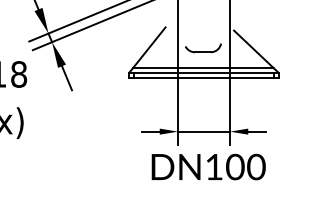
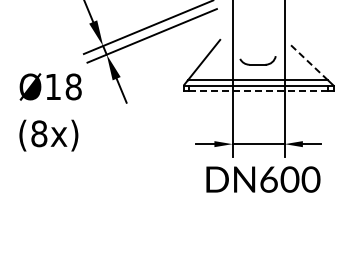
line: (253, 49) -> (308, 61), solid -> dashed
line: (203, 78) -> (258, 90), solid -> dashed
text: (213, 167) -> (268, 179), DN100 -> DN600

